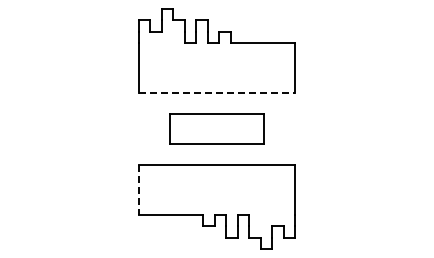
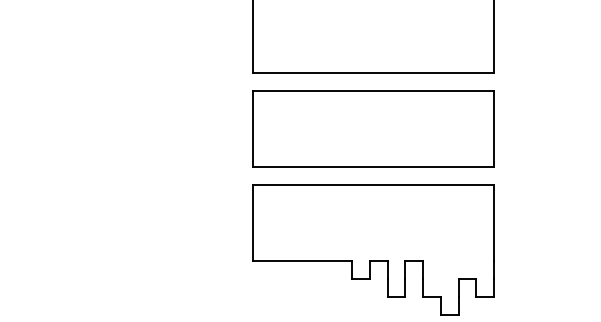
line: (217, 92) -> (374, 73), dashed -> solid
part: (216, 128) -> (372, 128), size x1.67
line: (138, 189) -> (252, 222), dashed -> solid

